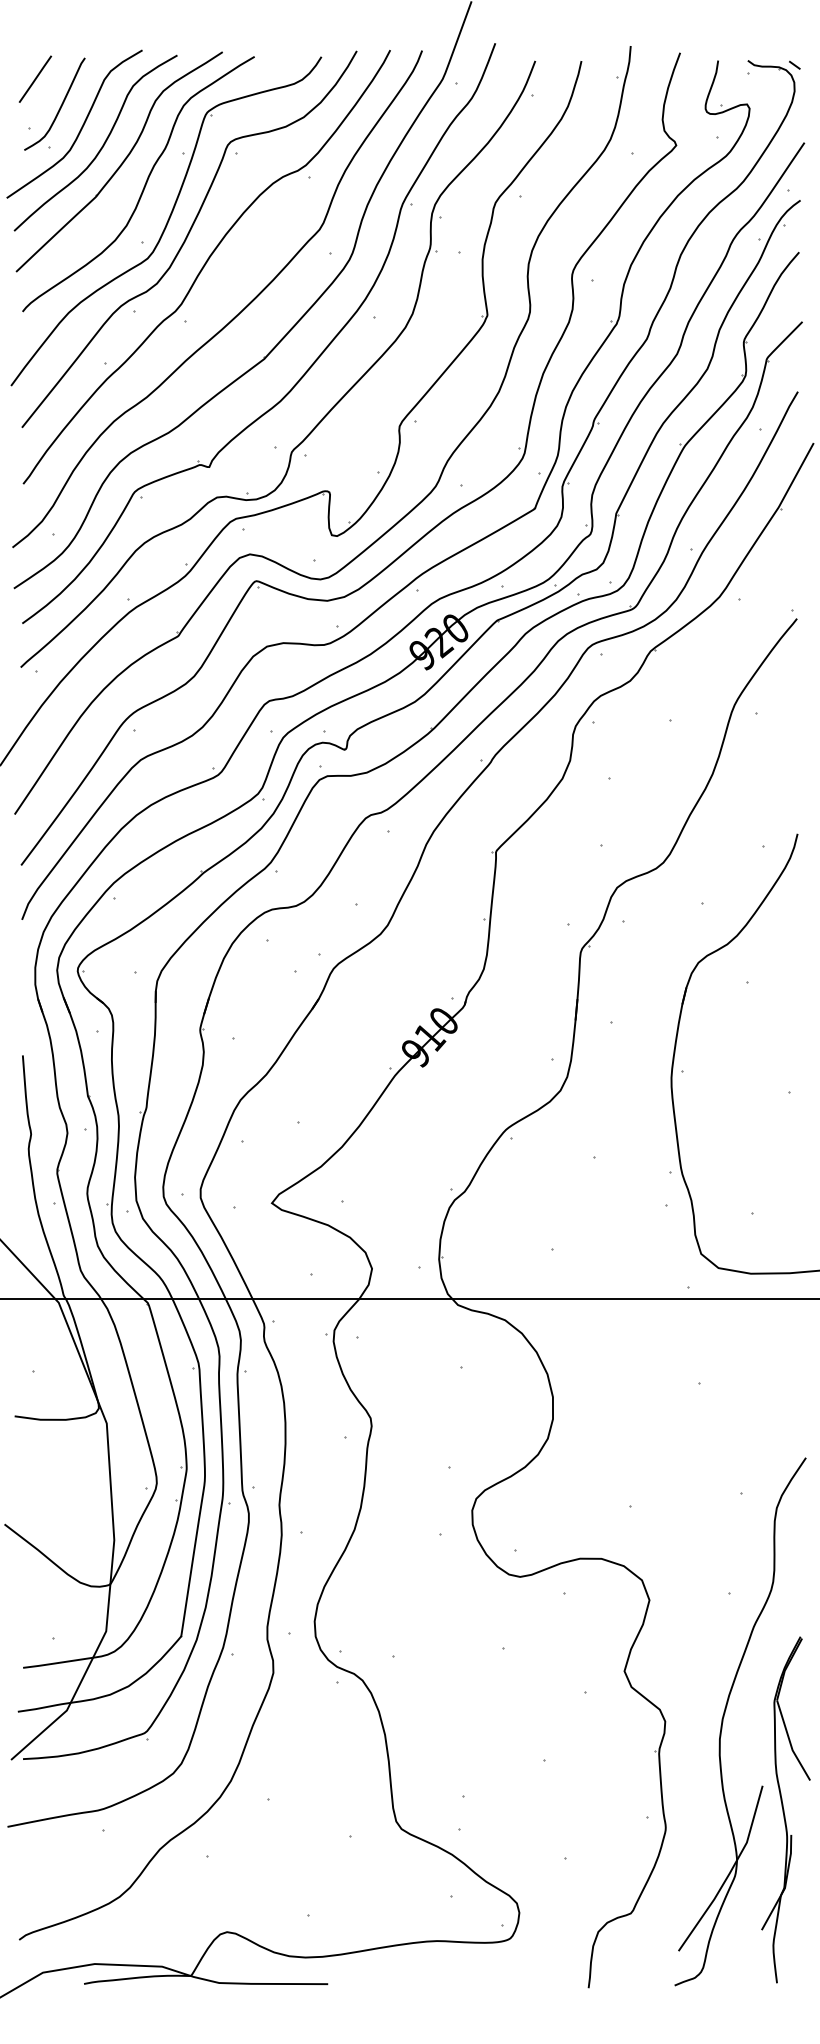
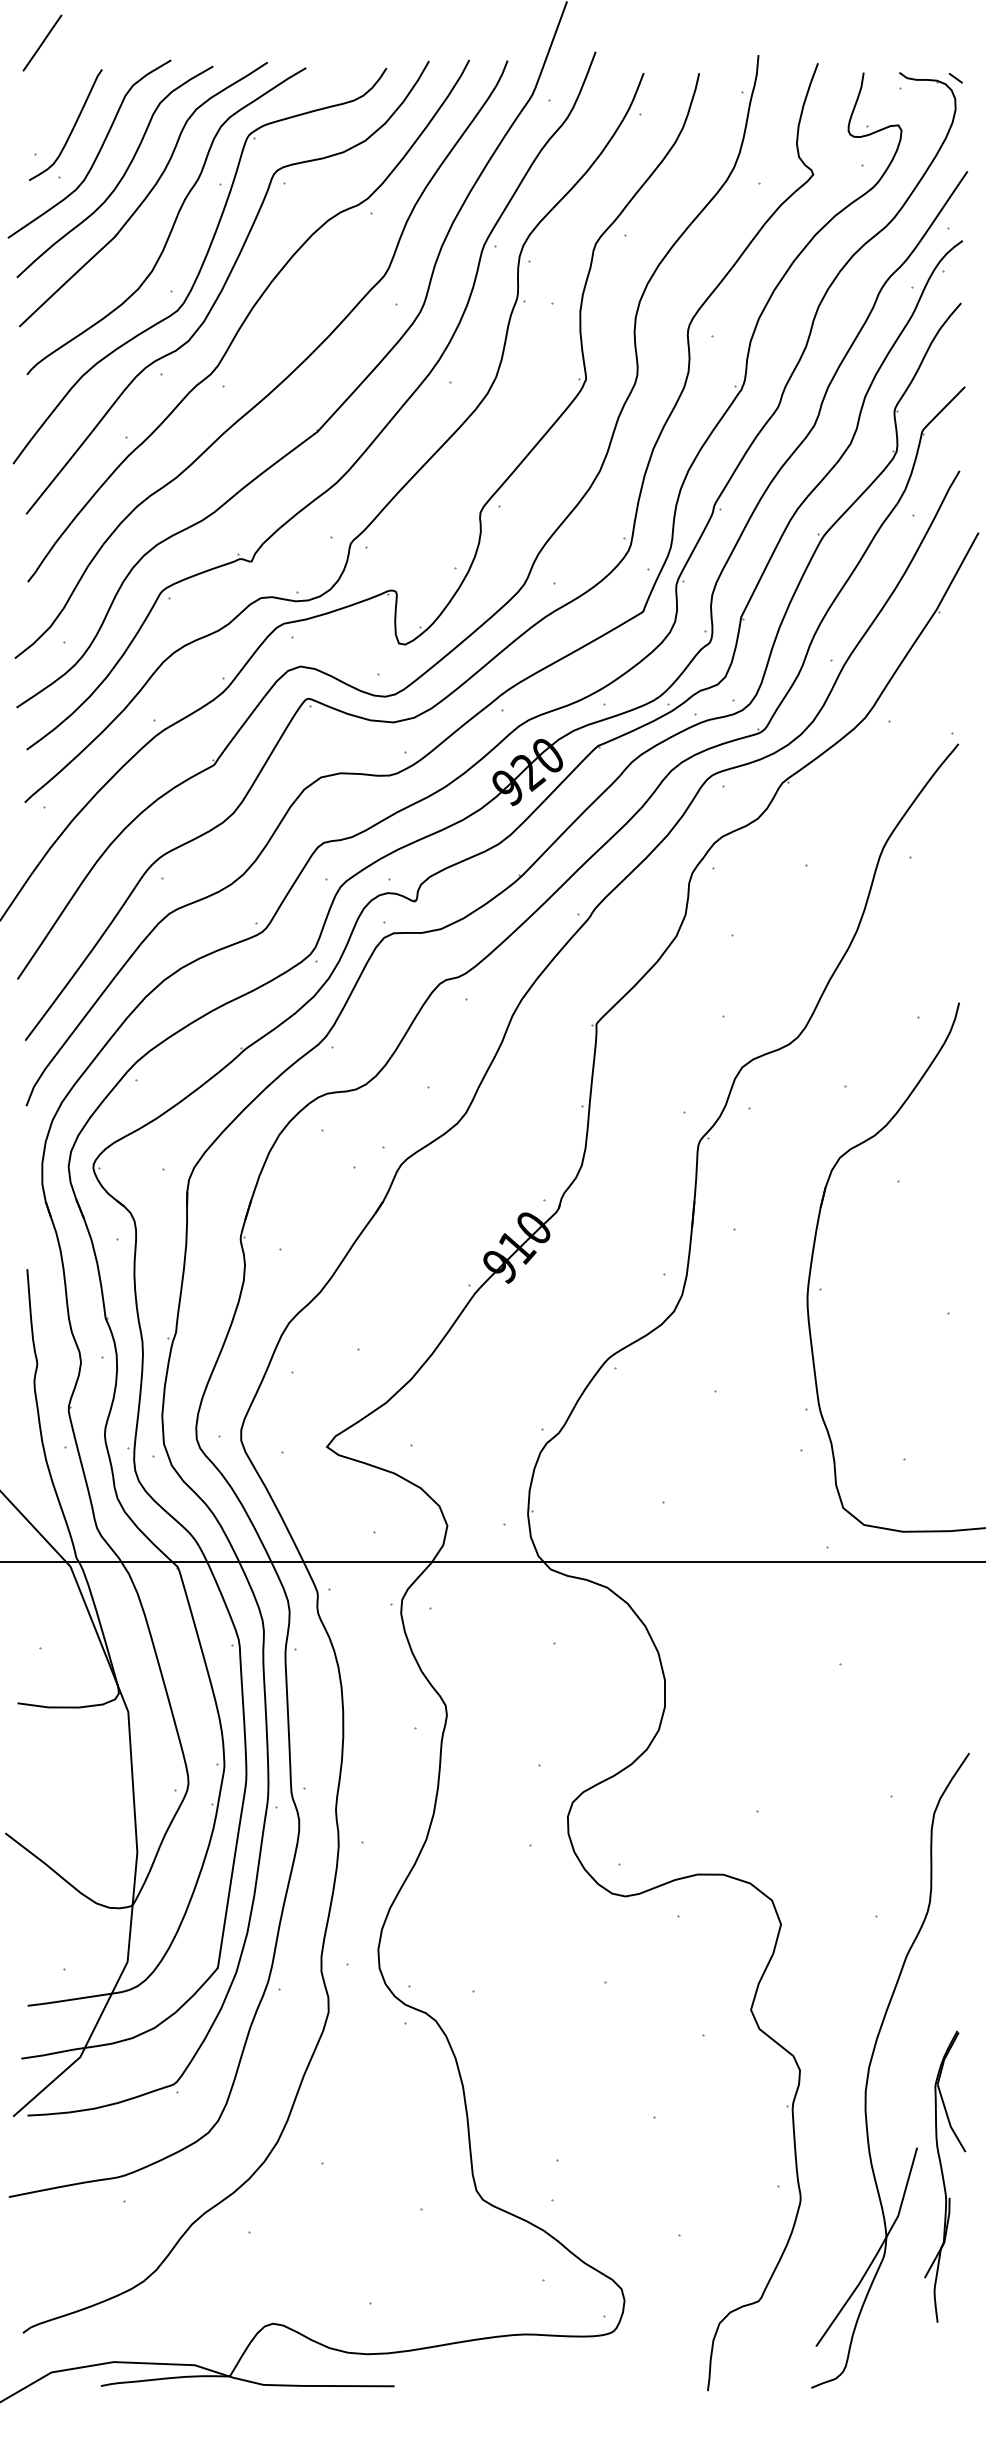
line: (35, 78) -> (42, 42), moved
part: (785, 1809) -> (944, 2176), size x0.7

